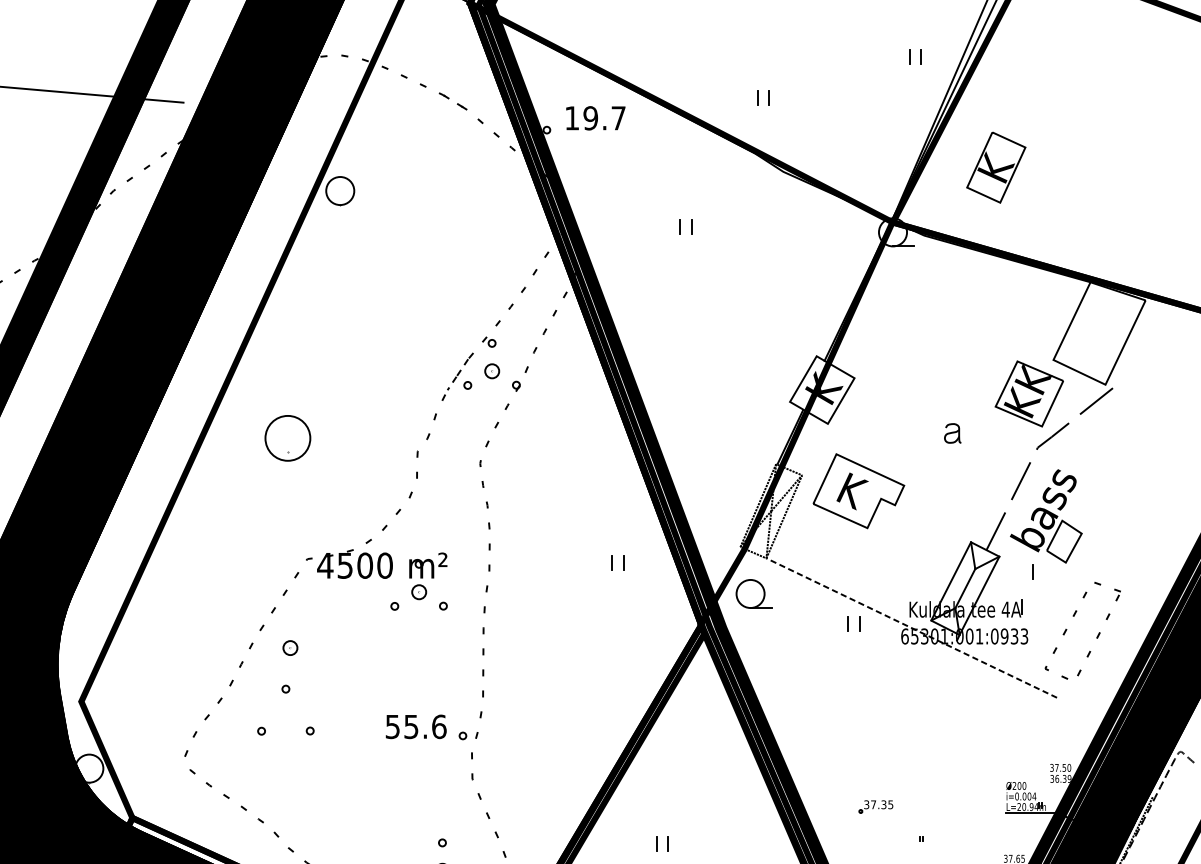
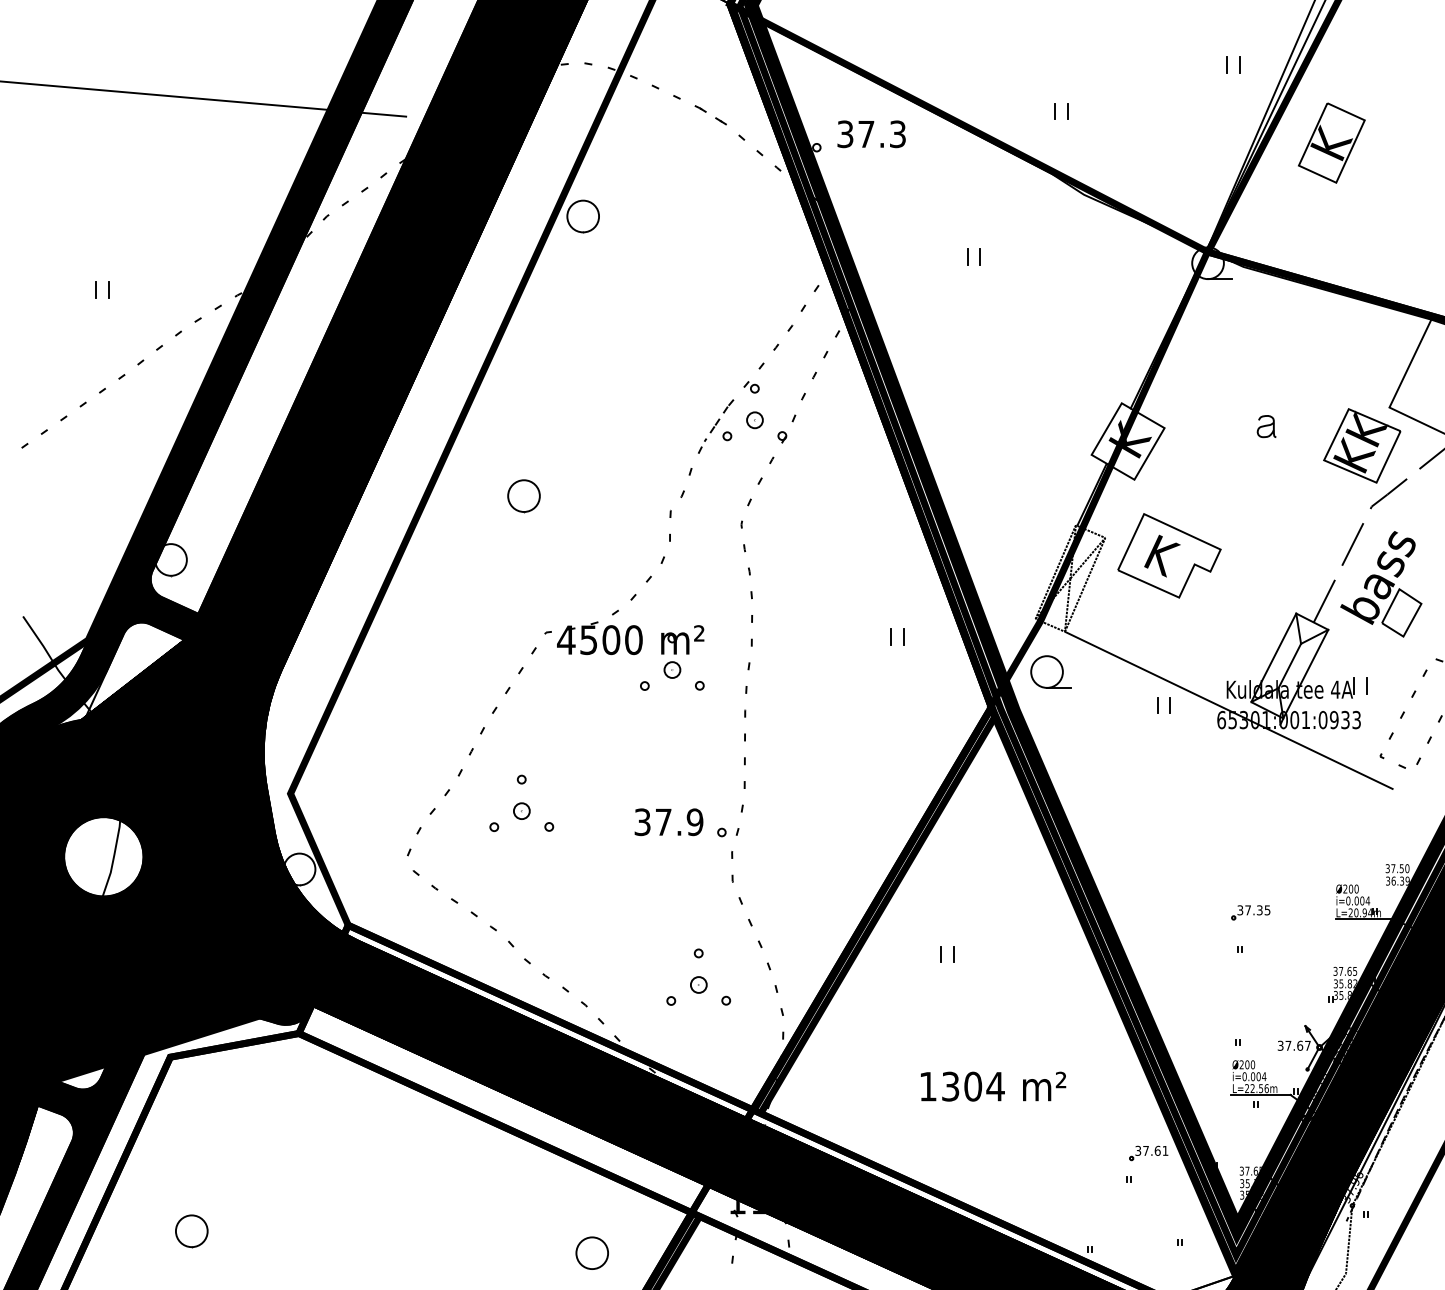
text: (595, 118) -> (871, 134), 19.7 -> 37.3
part: (996, 167) -> (1331, 142), moved
part: (952, 433) -> (1266, 426), moved
circle: (287, 437) -> (523, 495), size x0.62
line: (1033, 571) -> (1366, 685), moved
line: (911, 628) -> (1229, 710), dashed -> solid
part: (290, 647) -> (521, 810), moved
text: (416, 727) -> (669, 822), 55.6 -> 37.9
part: (875, 806) -> (1250, 912), moved

